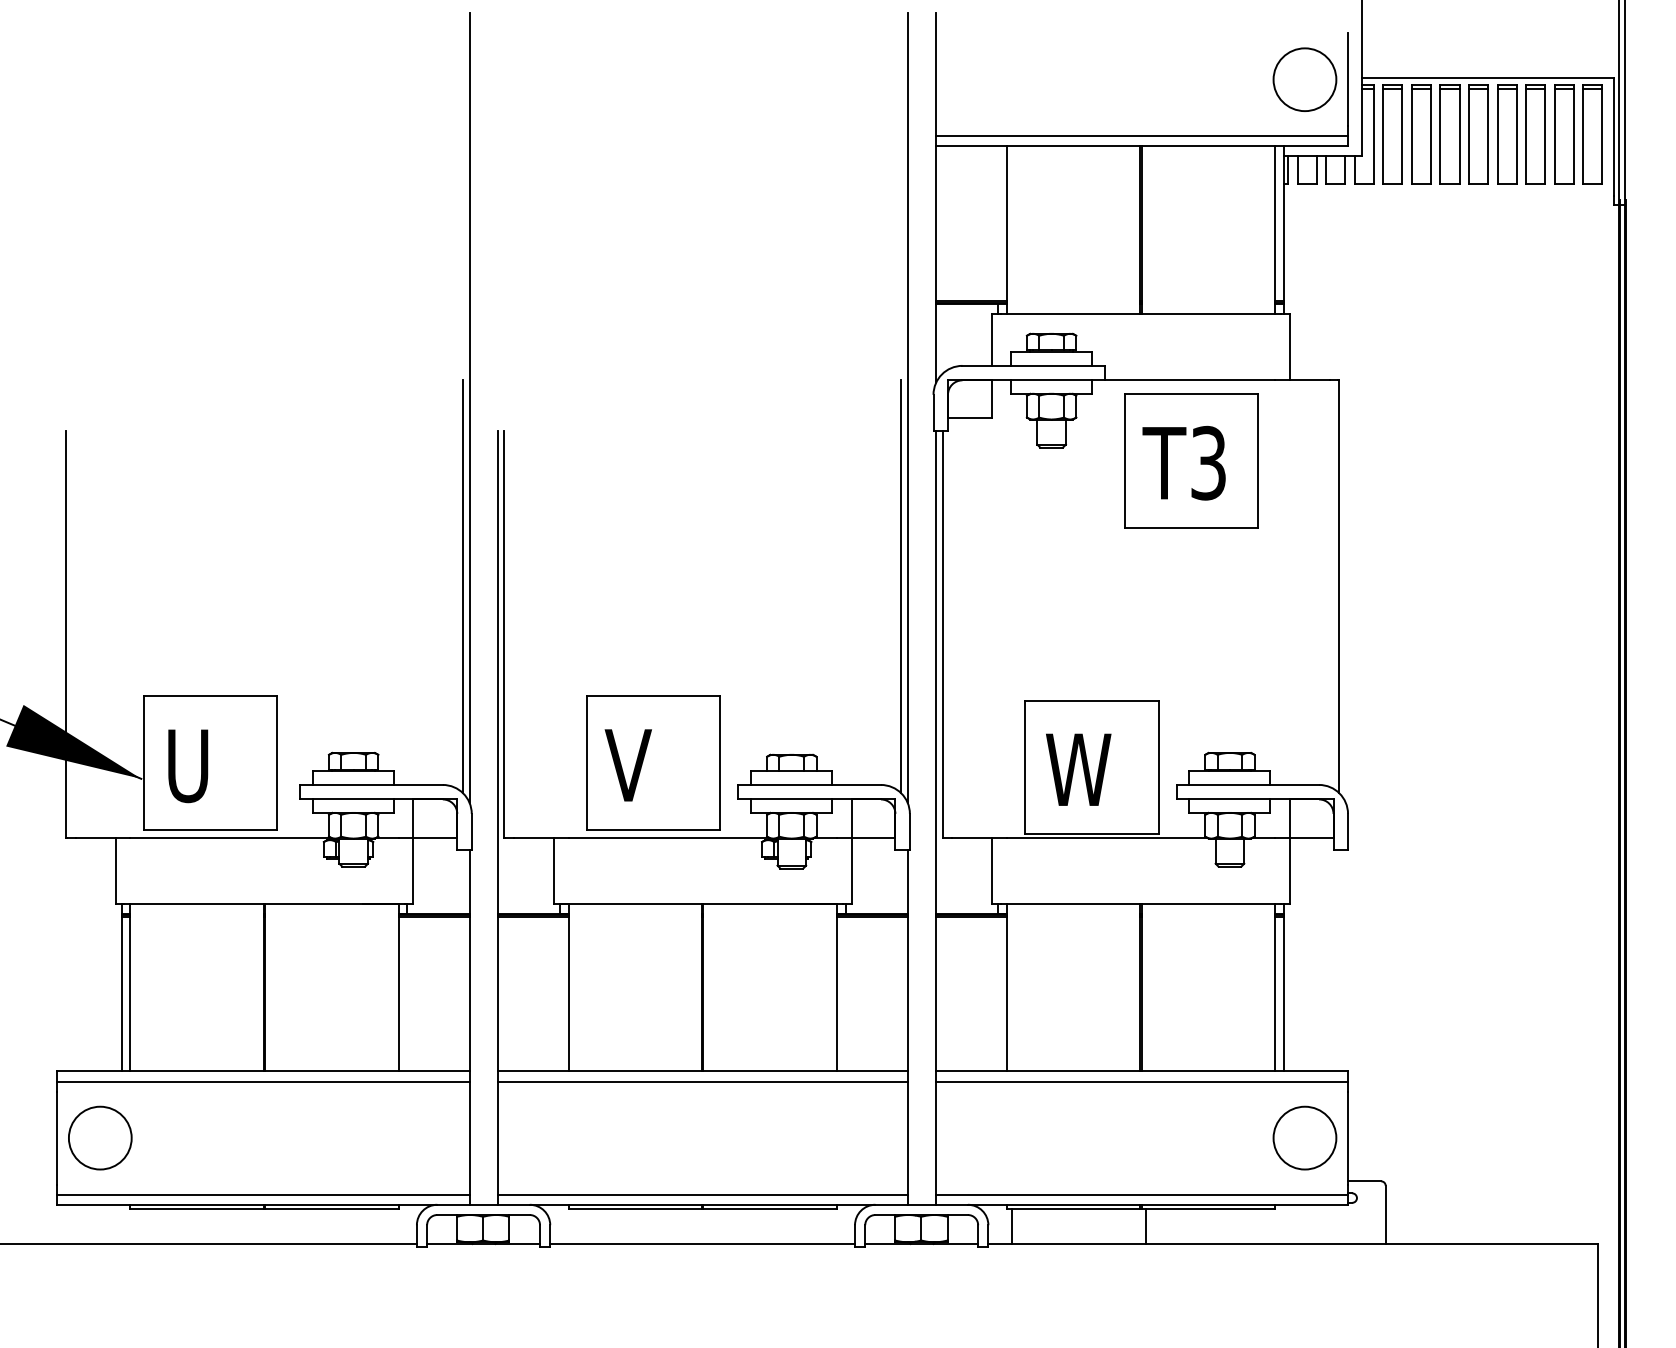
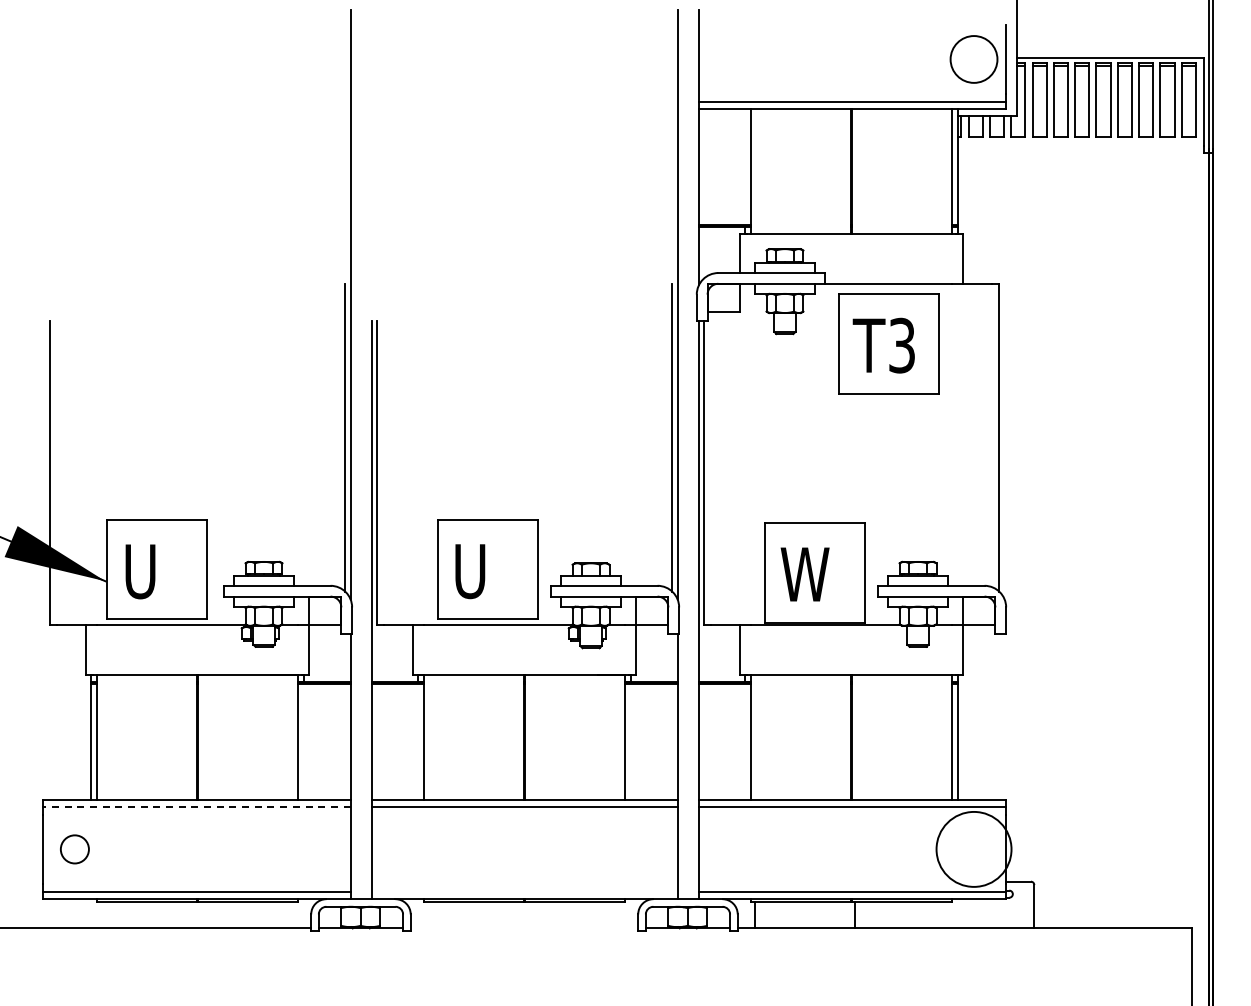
text: (627, 765) -> (468, 571), V -> U
line: (263, 1081) -> (196, 807), solid -> dashed
circle: (99, 1136) -> (74, 848), size x0.6
circle: (1304, 1136) -> (973, 848), size x1.6
line: (702, 1194) -> (524, 891), removed
line: (702, 1244) -> (524, 928), removed

